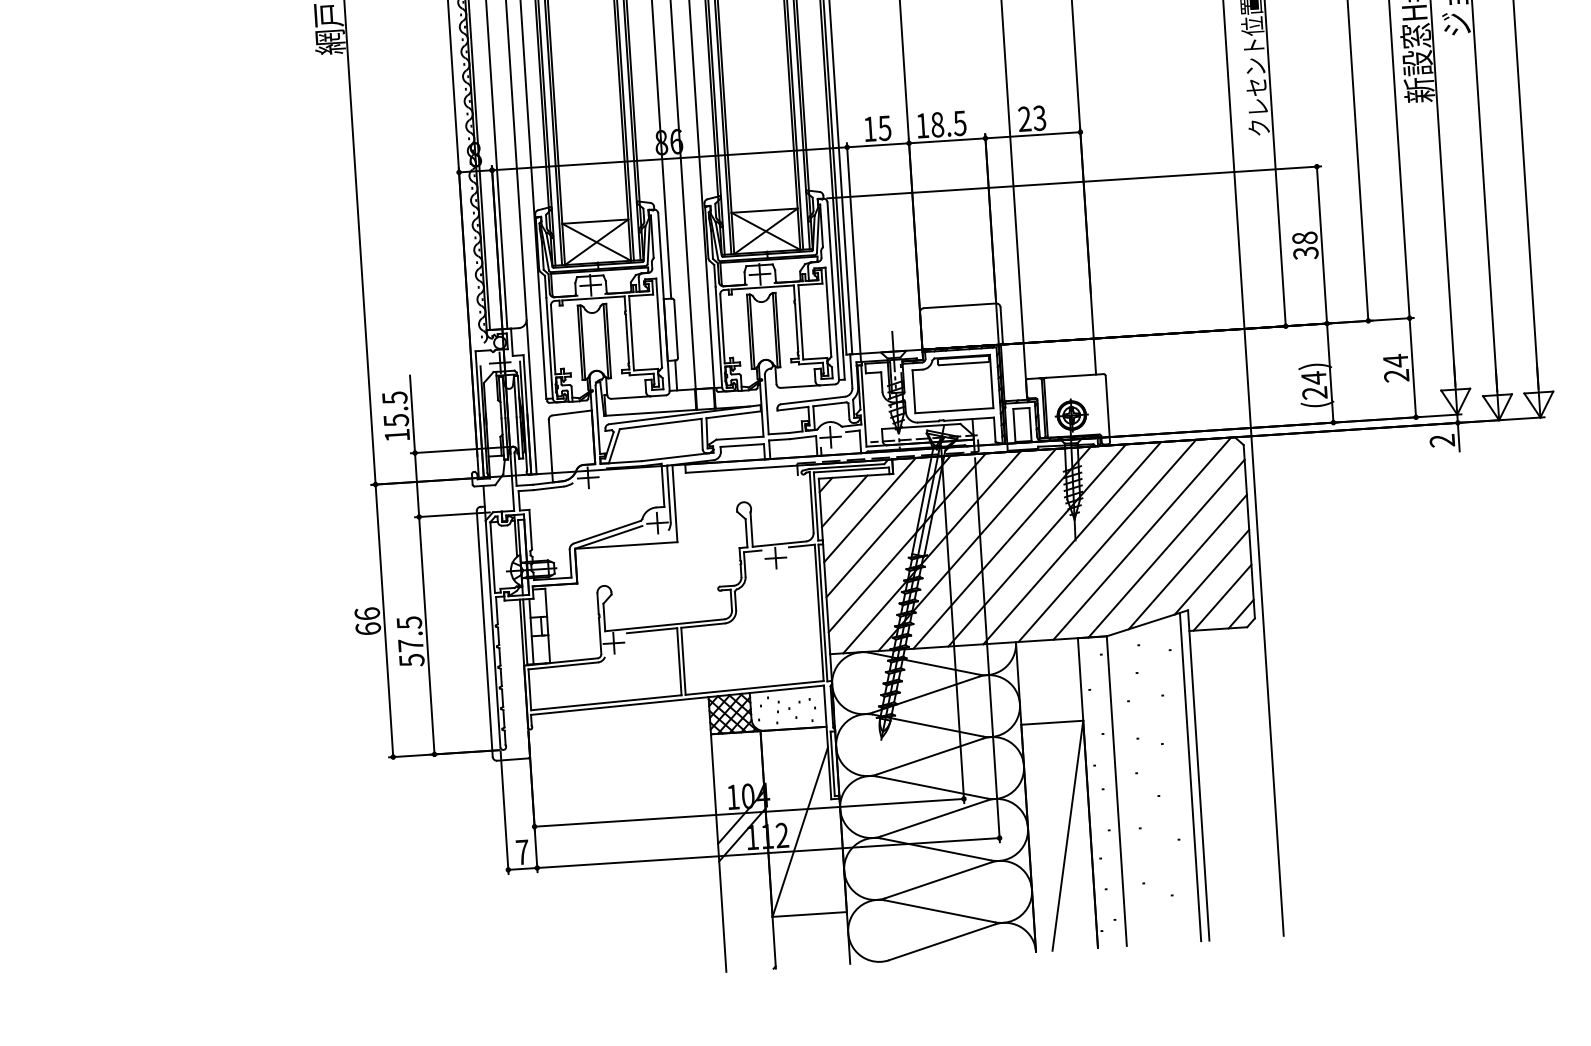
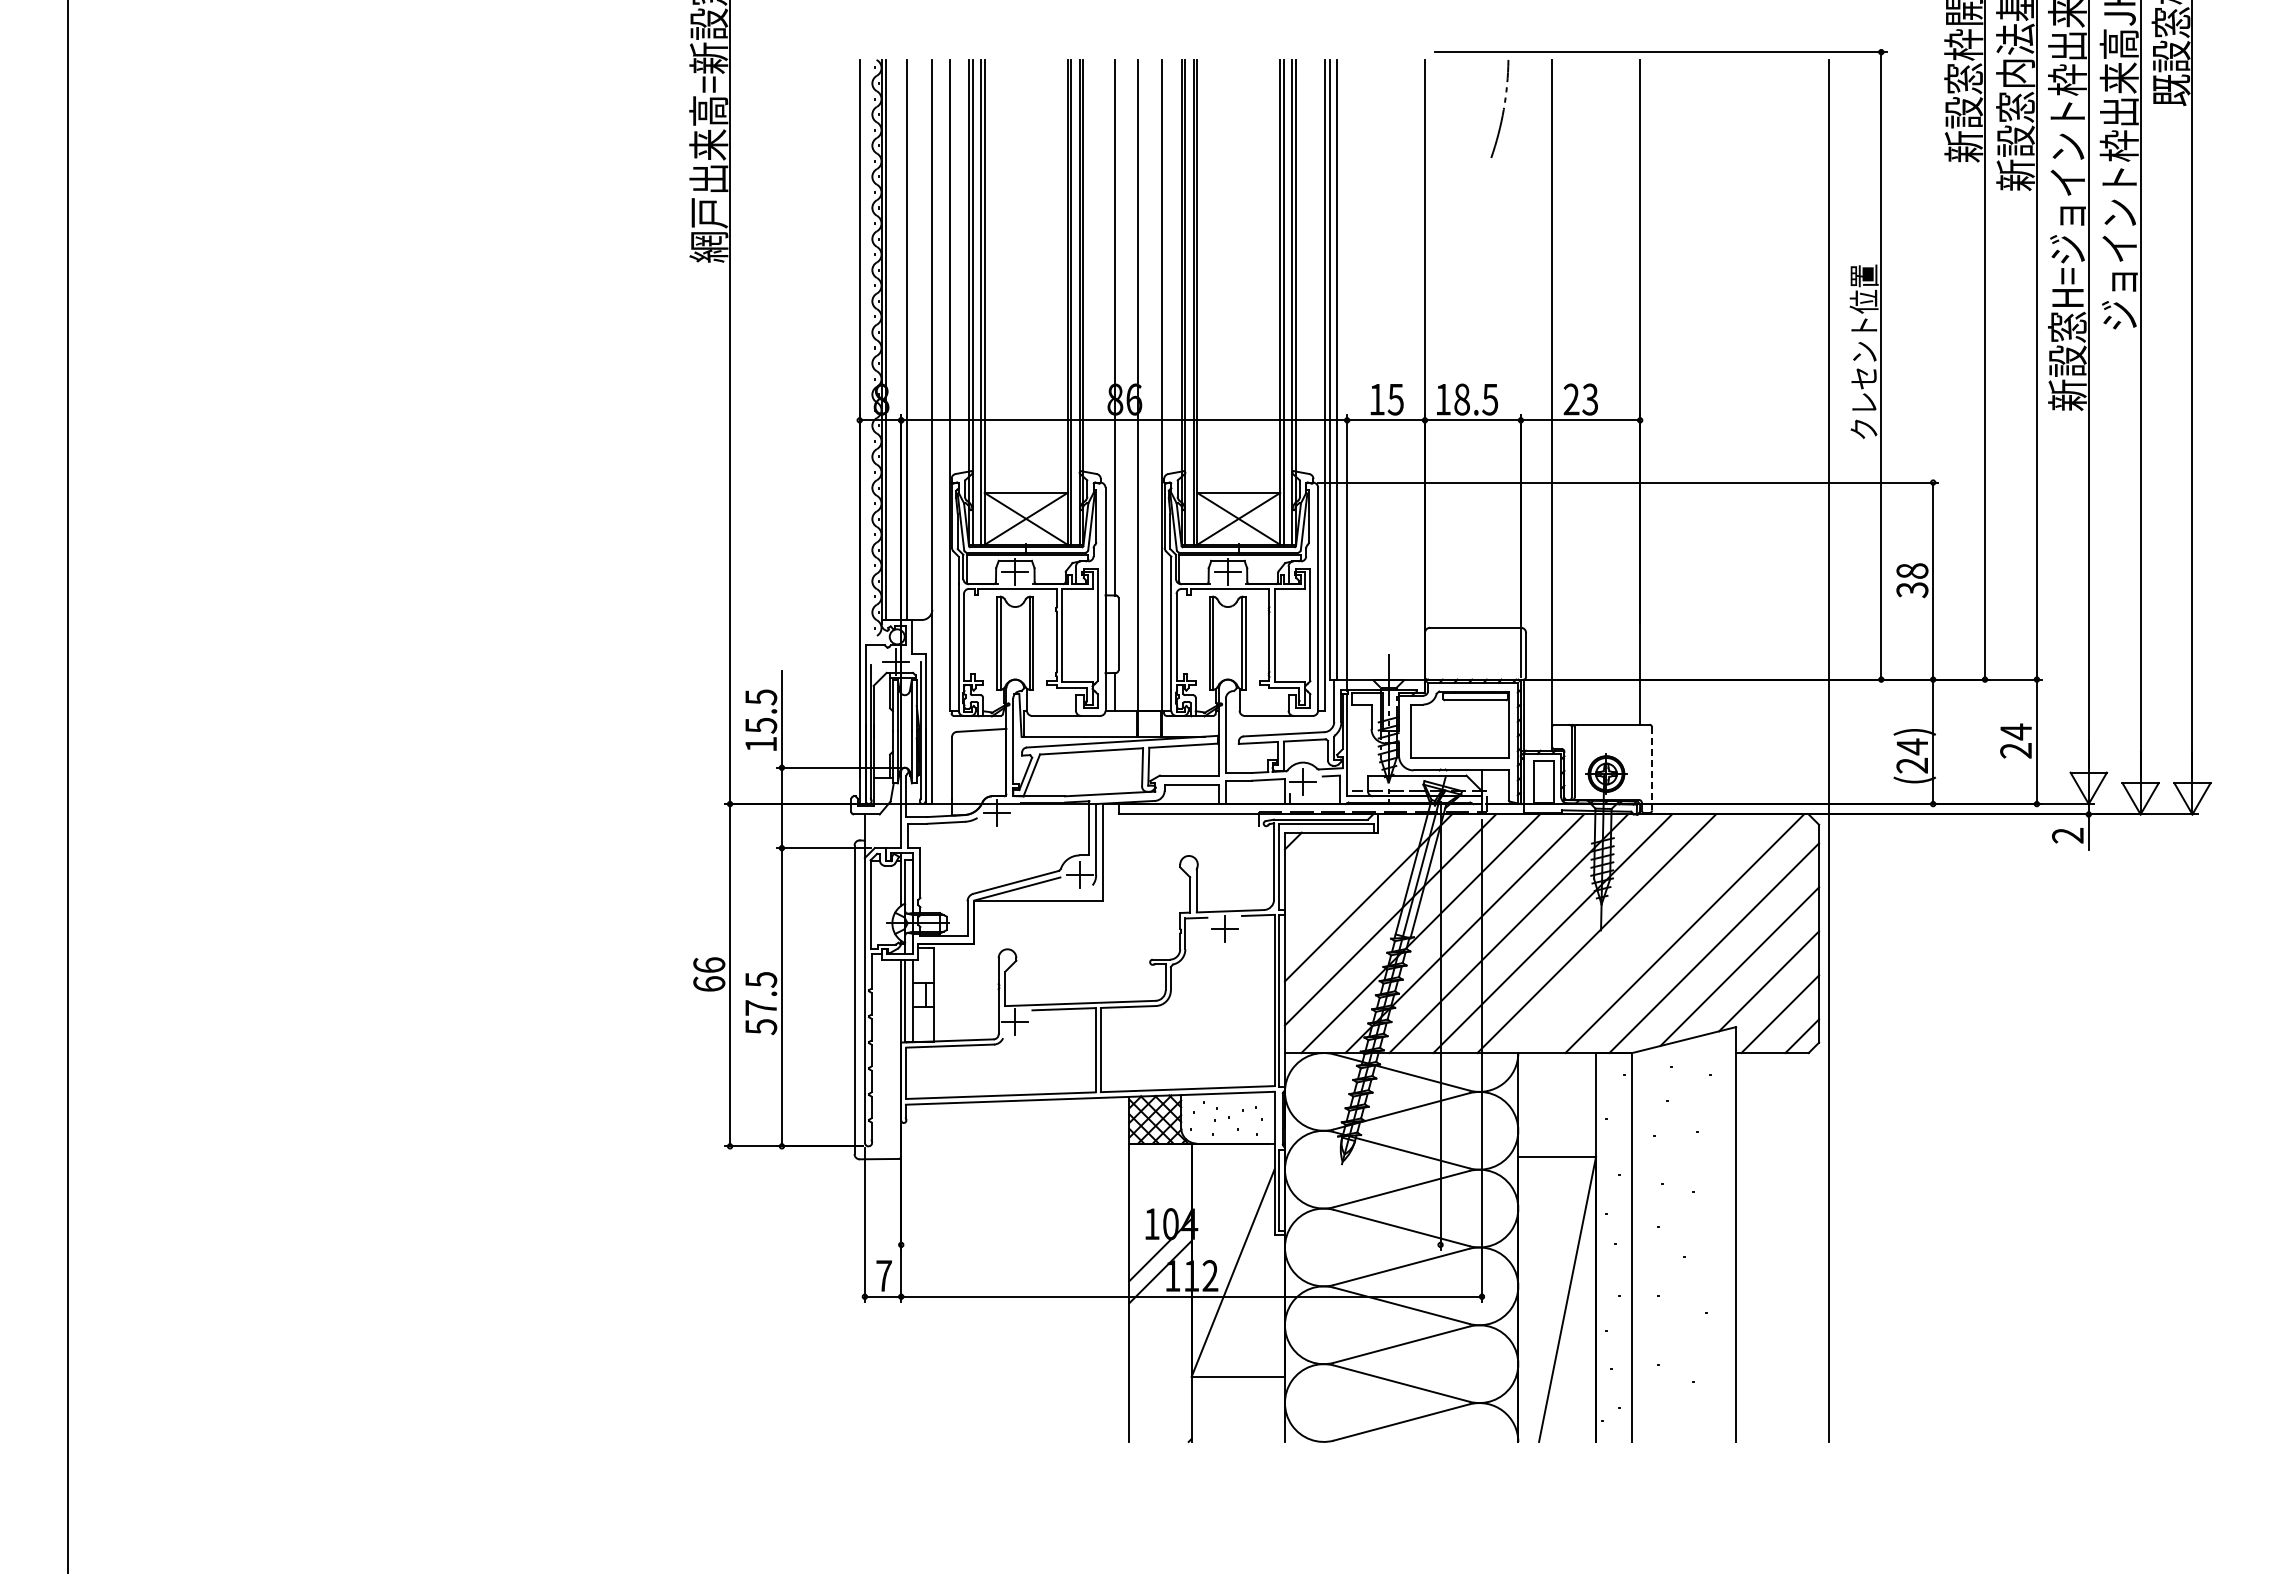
line: (1108, 409) -> (1652, 769), solid -> dashed
line: (843, 501) -> (1314, 862), removed
line: (870, 509) -> (1346, 875), removed
line: (1107, 540) -> (1640, 933), removed
line: (1190, 776) -> (1725, 1235), removed
line: (748, 812) -> (1170, 1244), removed

